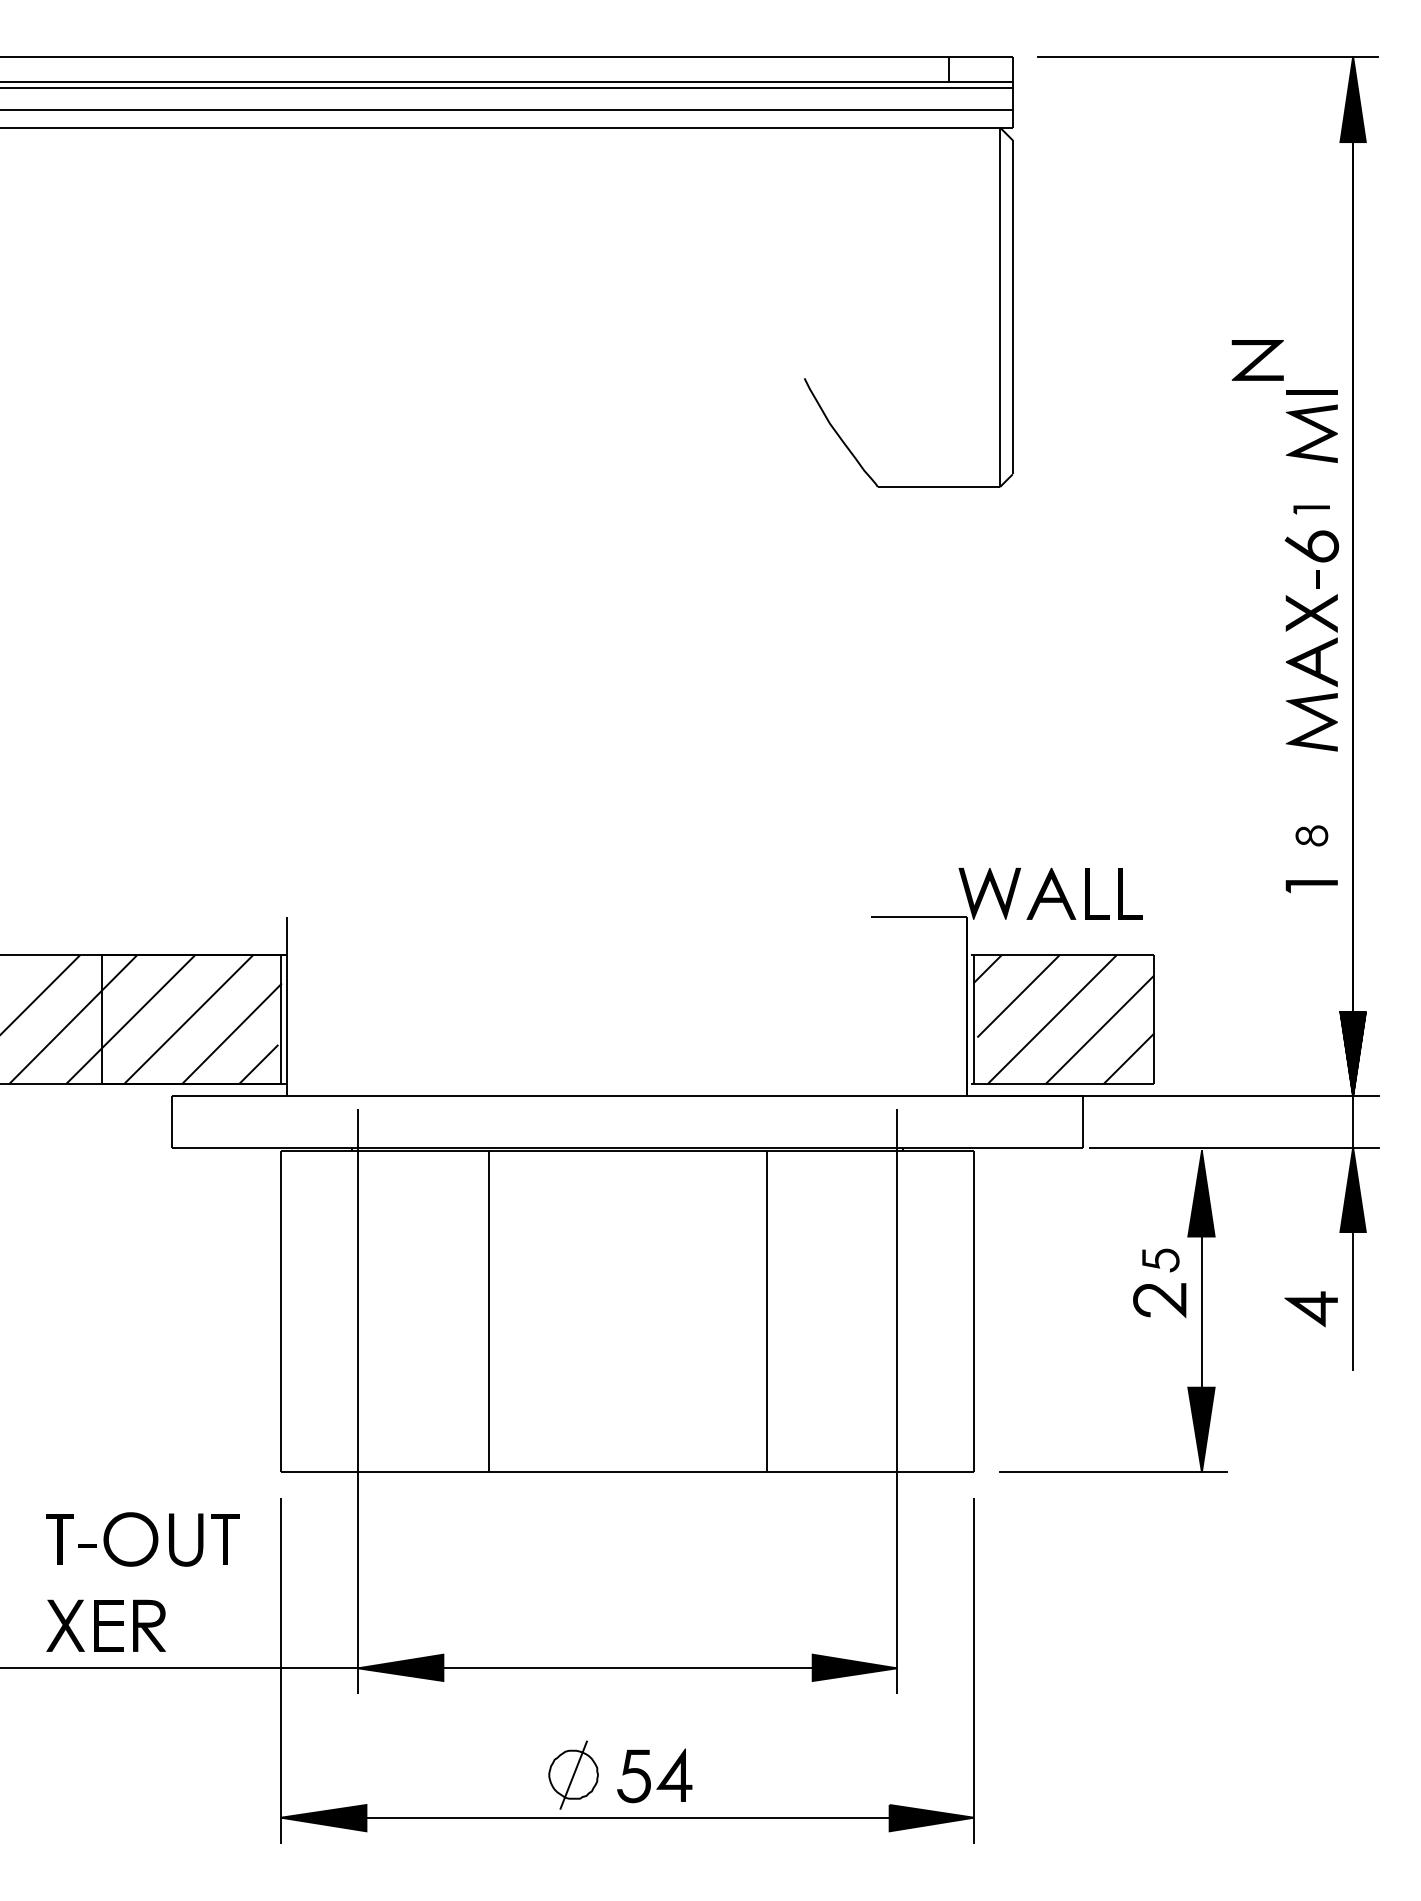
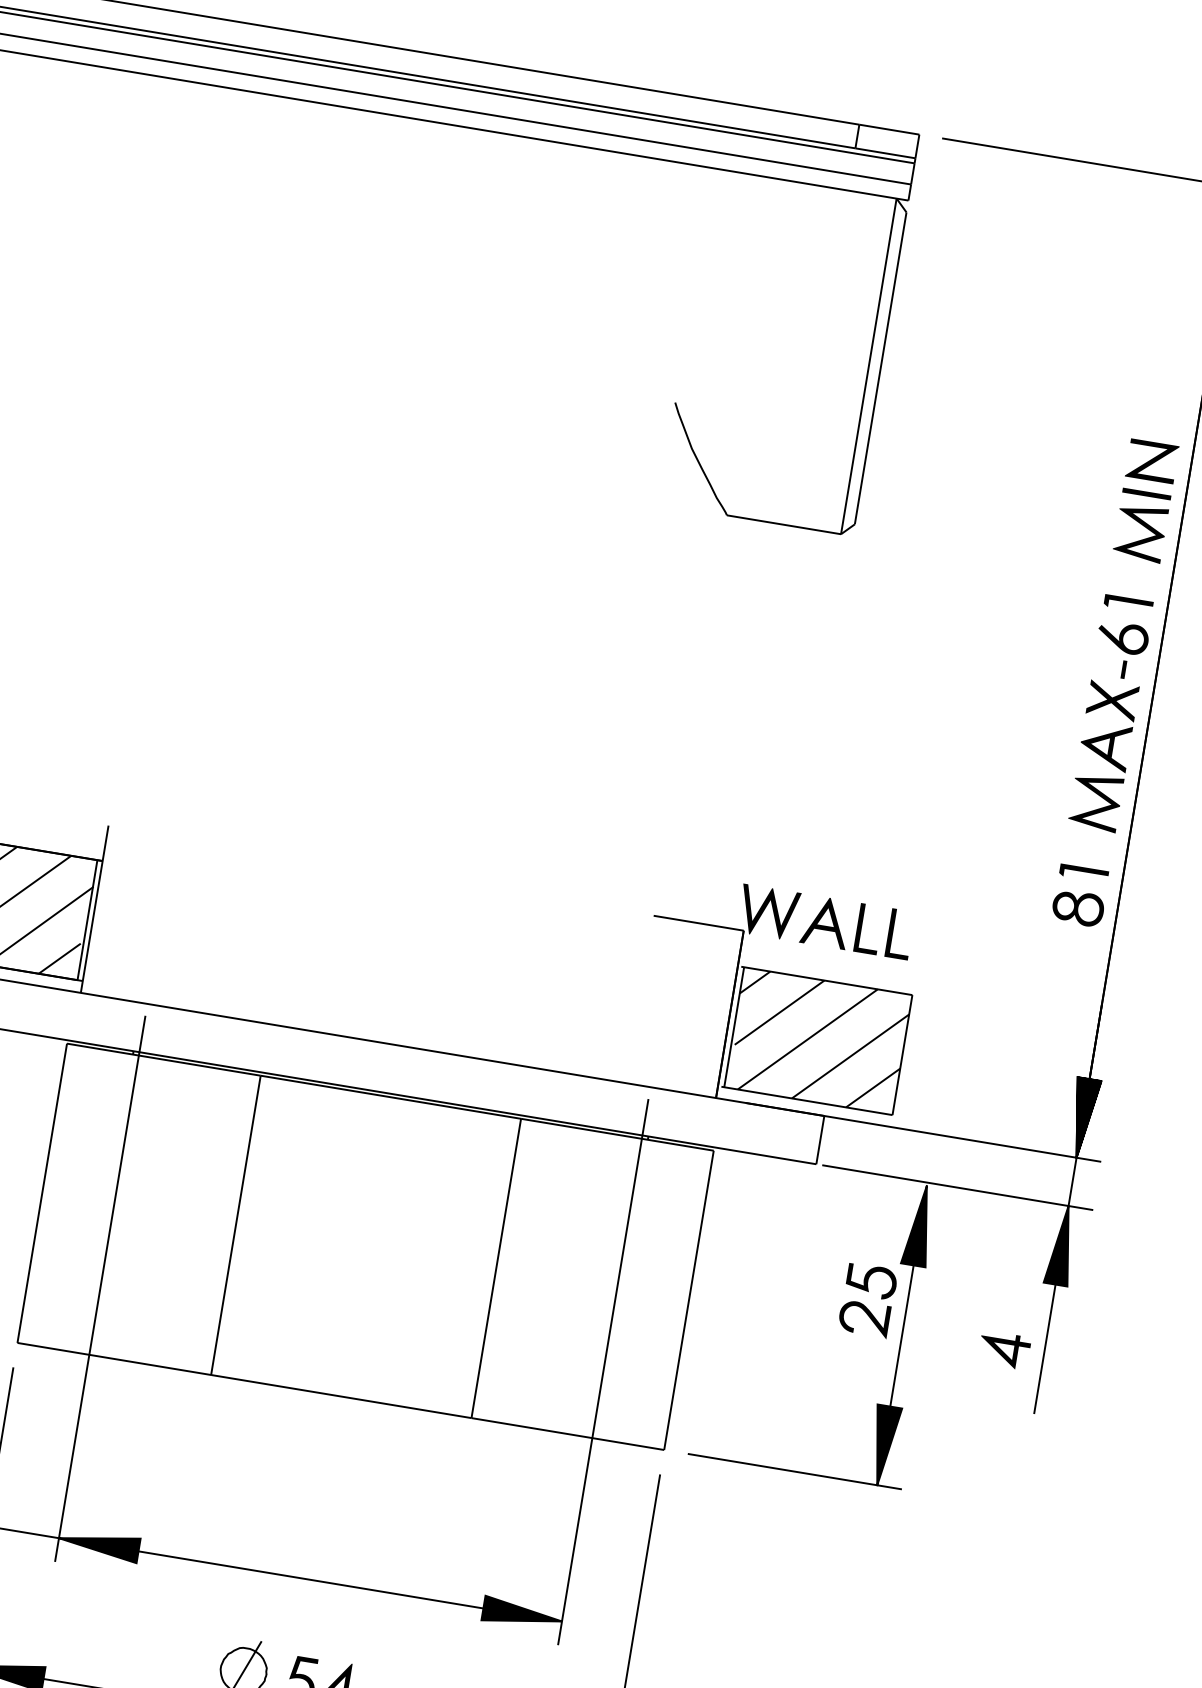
part: (1257, 360) -> (1151, 461), moved
part: (1311, 509) -> (1128, 603), size x1.43
part: (1311, 835) -> (1078, 907), size x1.67
part: (1311, 886) -> (1083, 873), moved
part: (1160, 1260) -> (871, 1281), size x1.43

